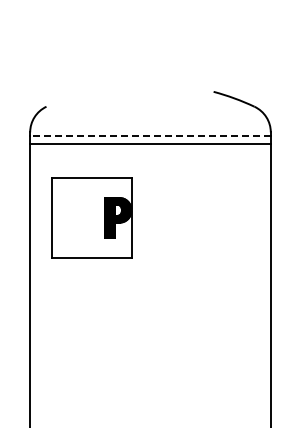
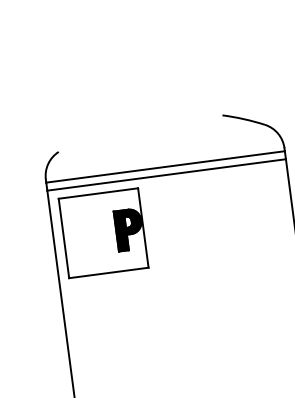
line: (149, 135) -> (164, 167), dashed -> solid
part: (91, 217) -> (102, 232), moved

